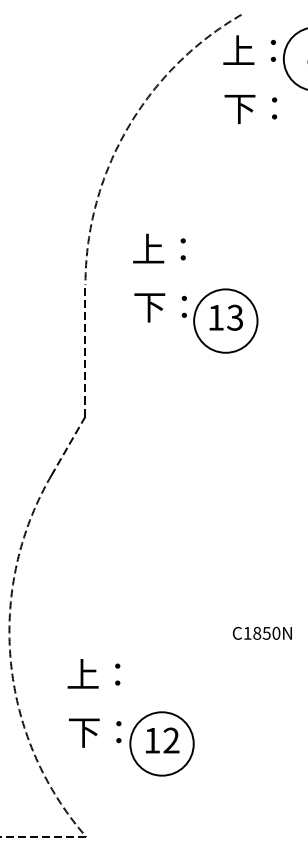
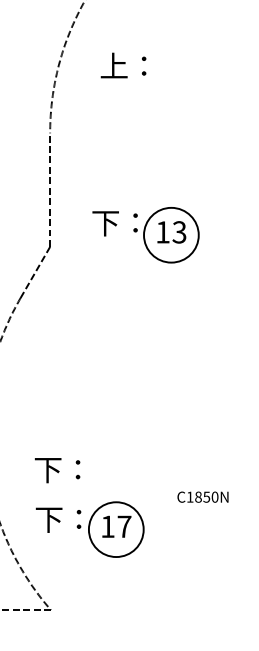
text: (159, 248) -> (123, 65), moved
part: (196, 320) -> (146, 234), moved
text: (261, 632) -> (202, 496), moved
text: (82, 674) -> (47, 469), 上： -> 下：
text: (171, 740) -> (124, 526), 12 -> 17

